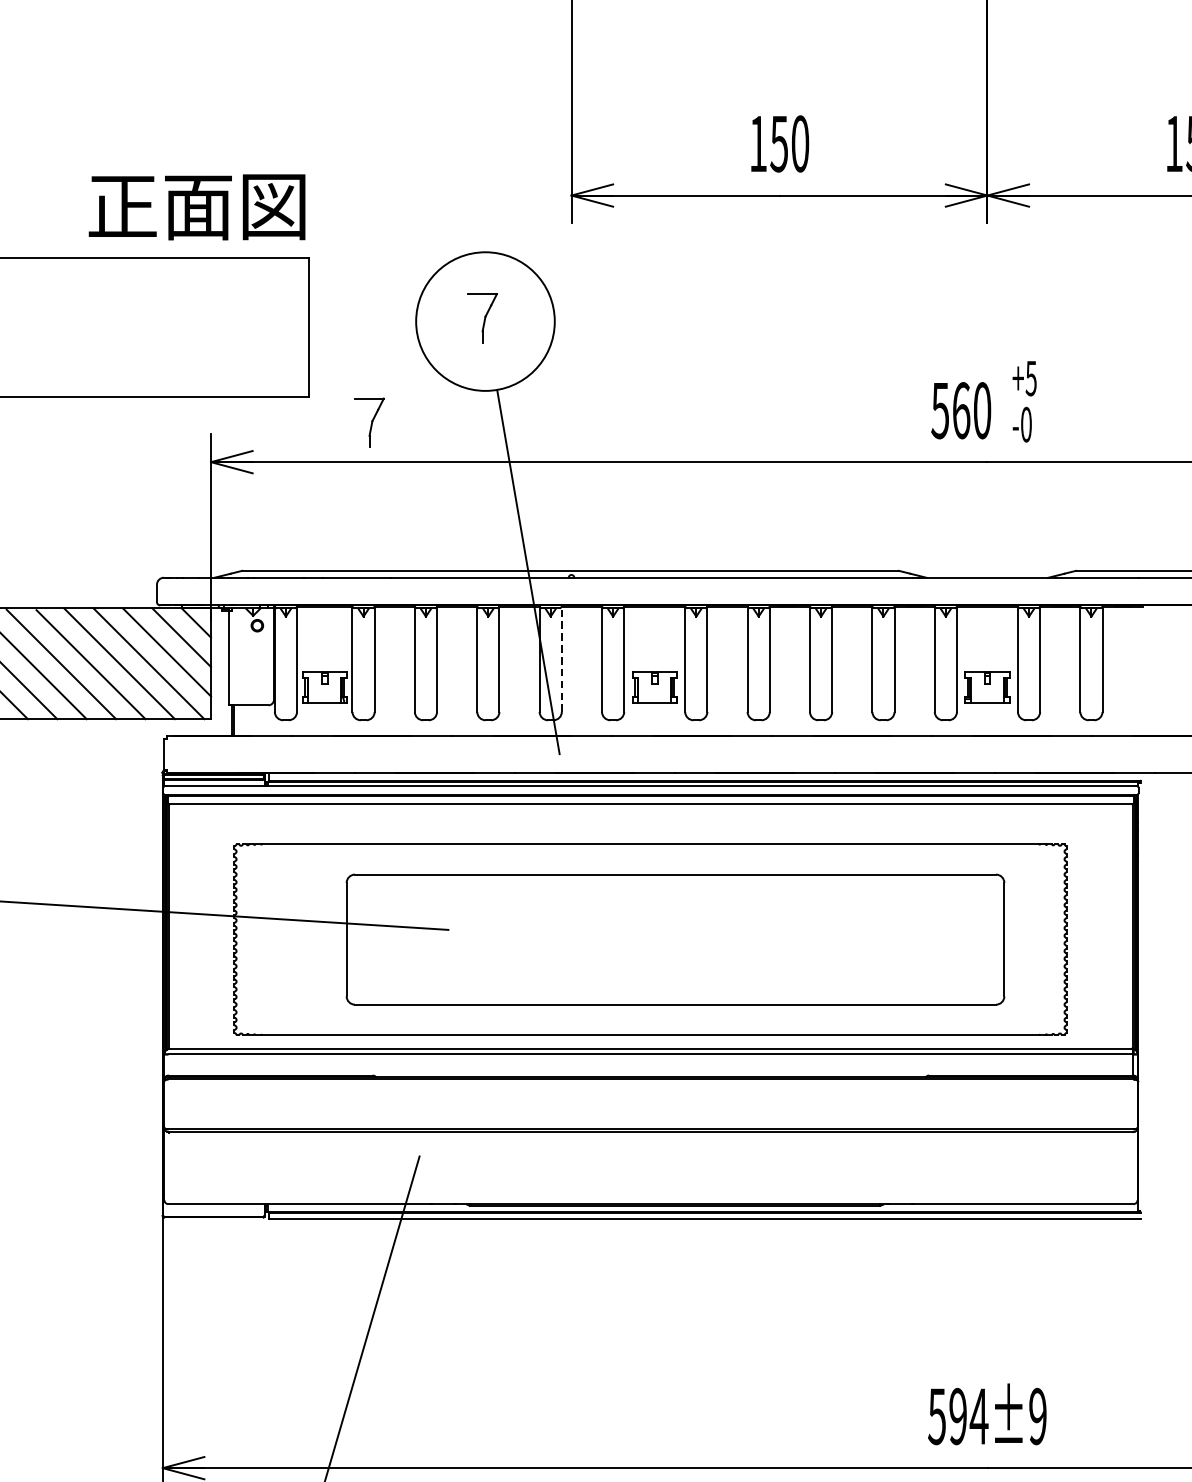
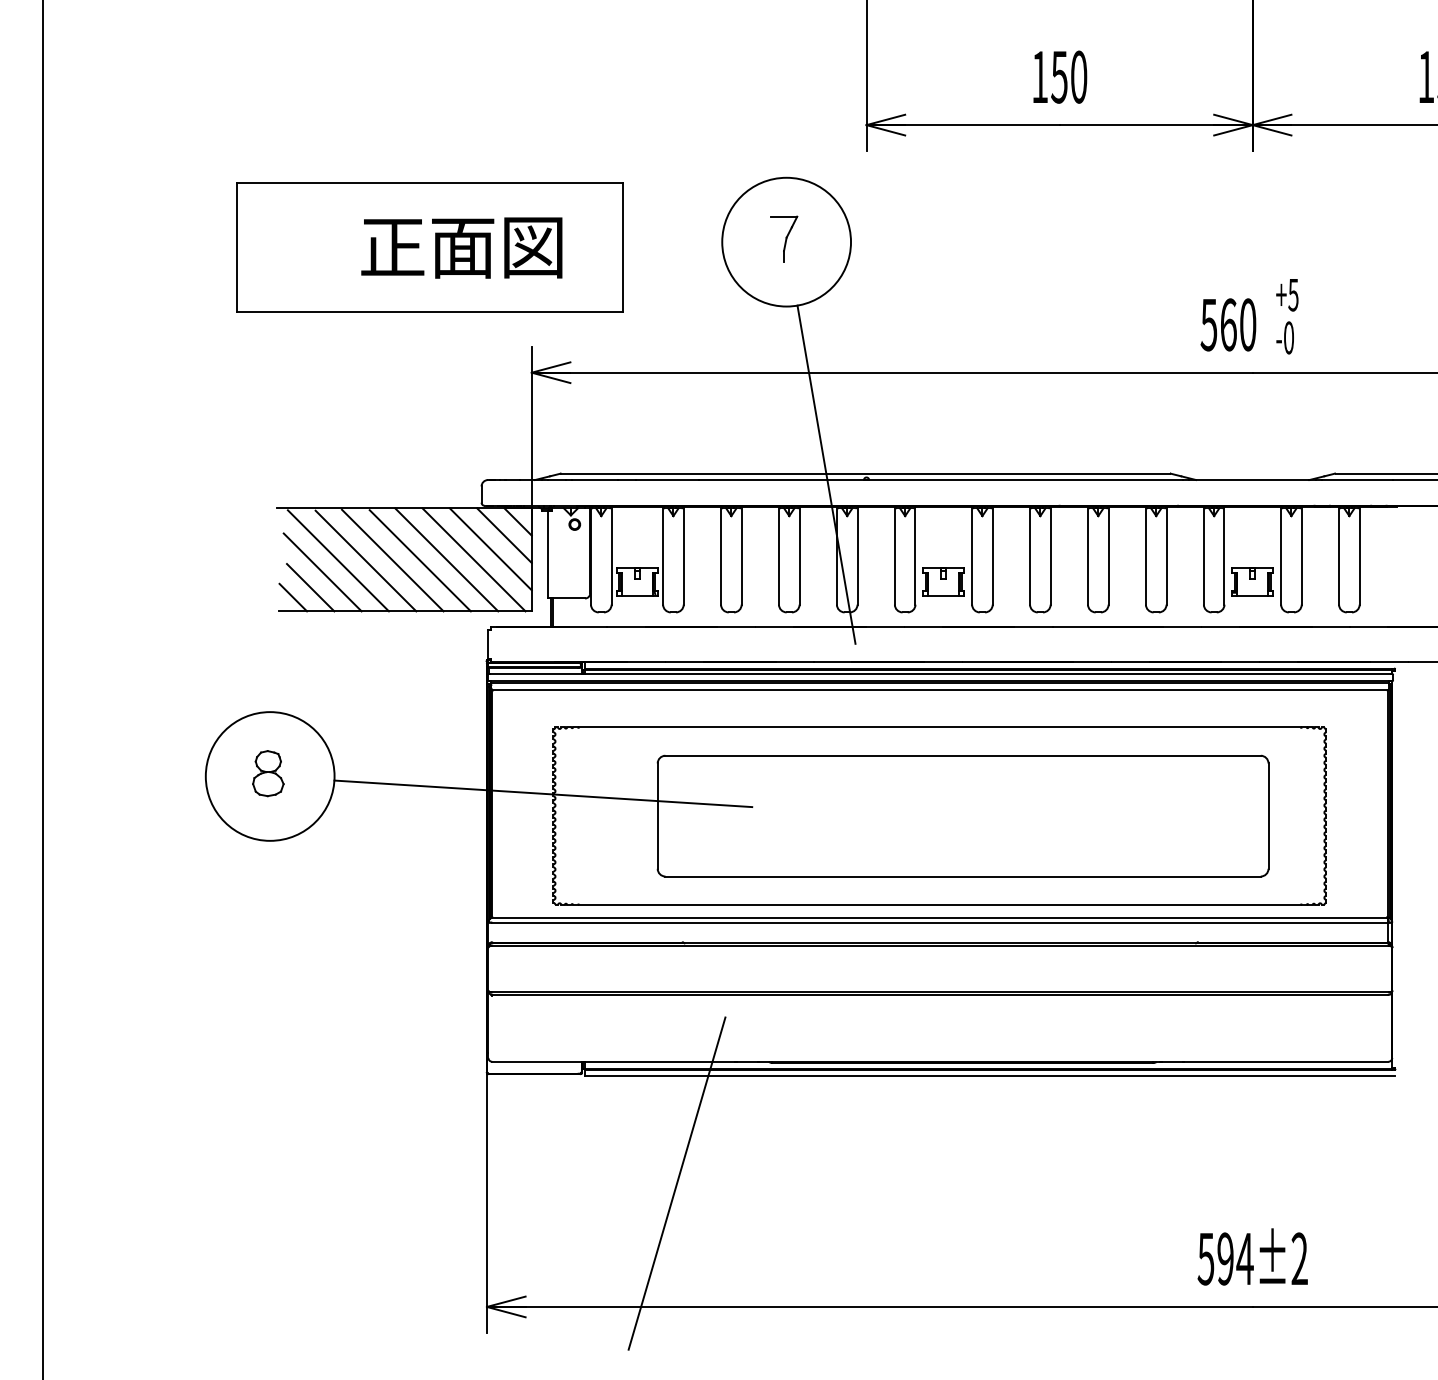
text: (196, 206) -> (461, 247), moved
part: (370, 422) -> (679, 335), removed
line: (561, 658) -> (857, 555), dashed -> solid
text: (1037, 1417) -> (1299, 1259), 594±9 -> 594±2

